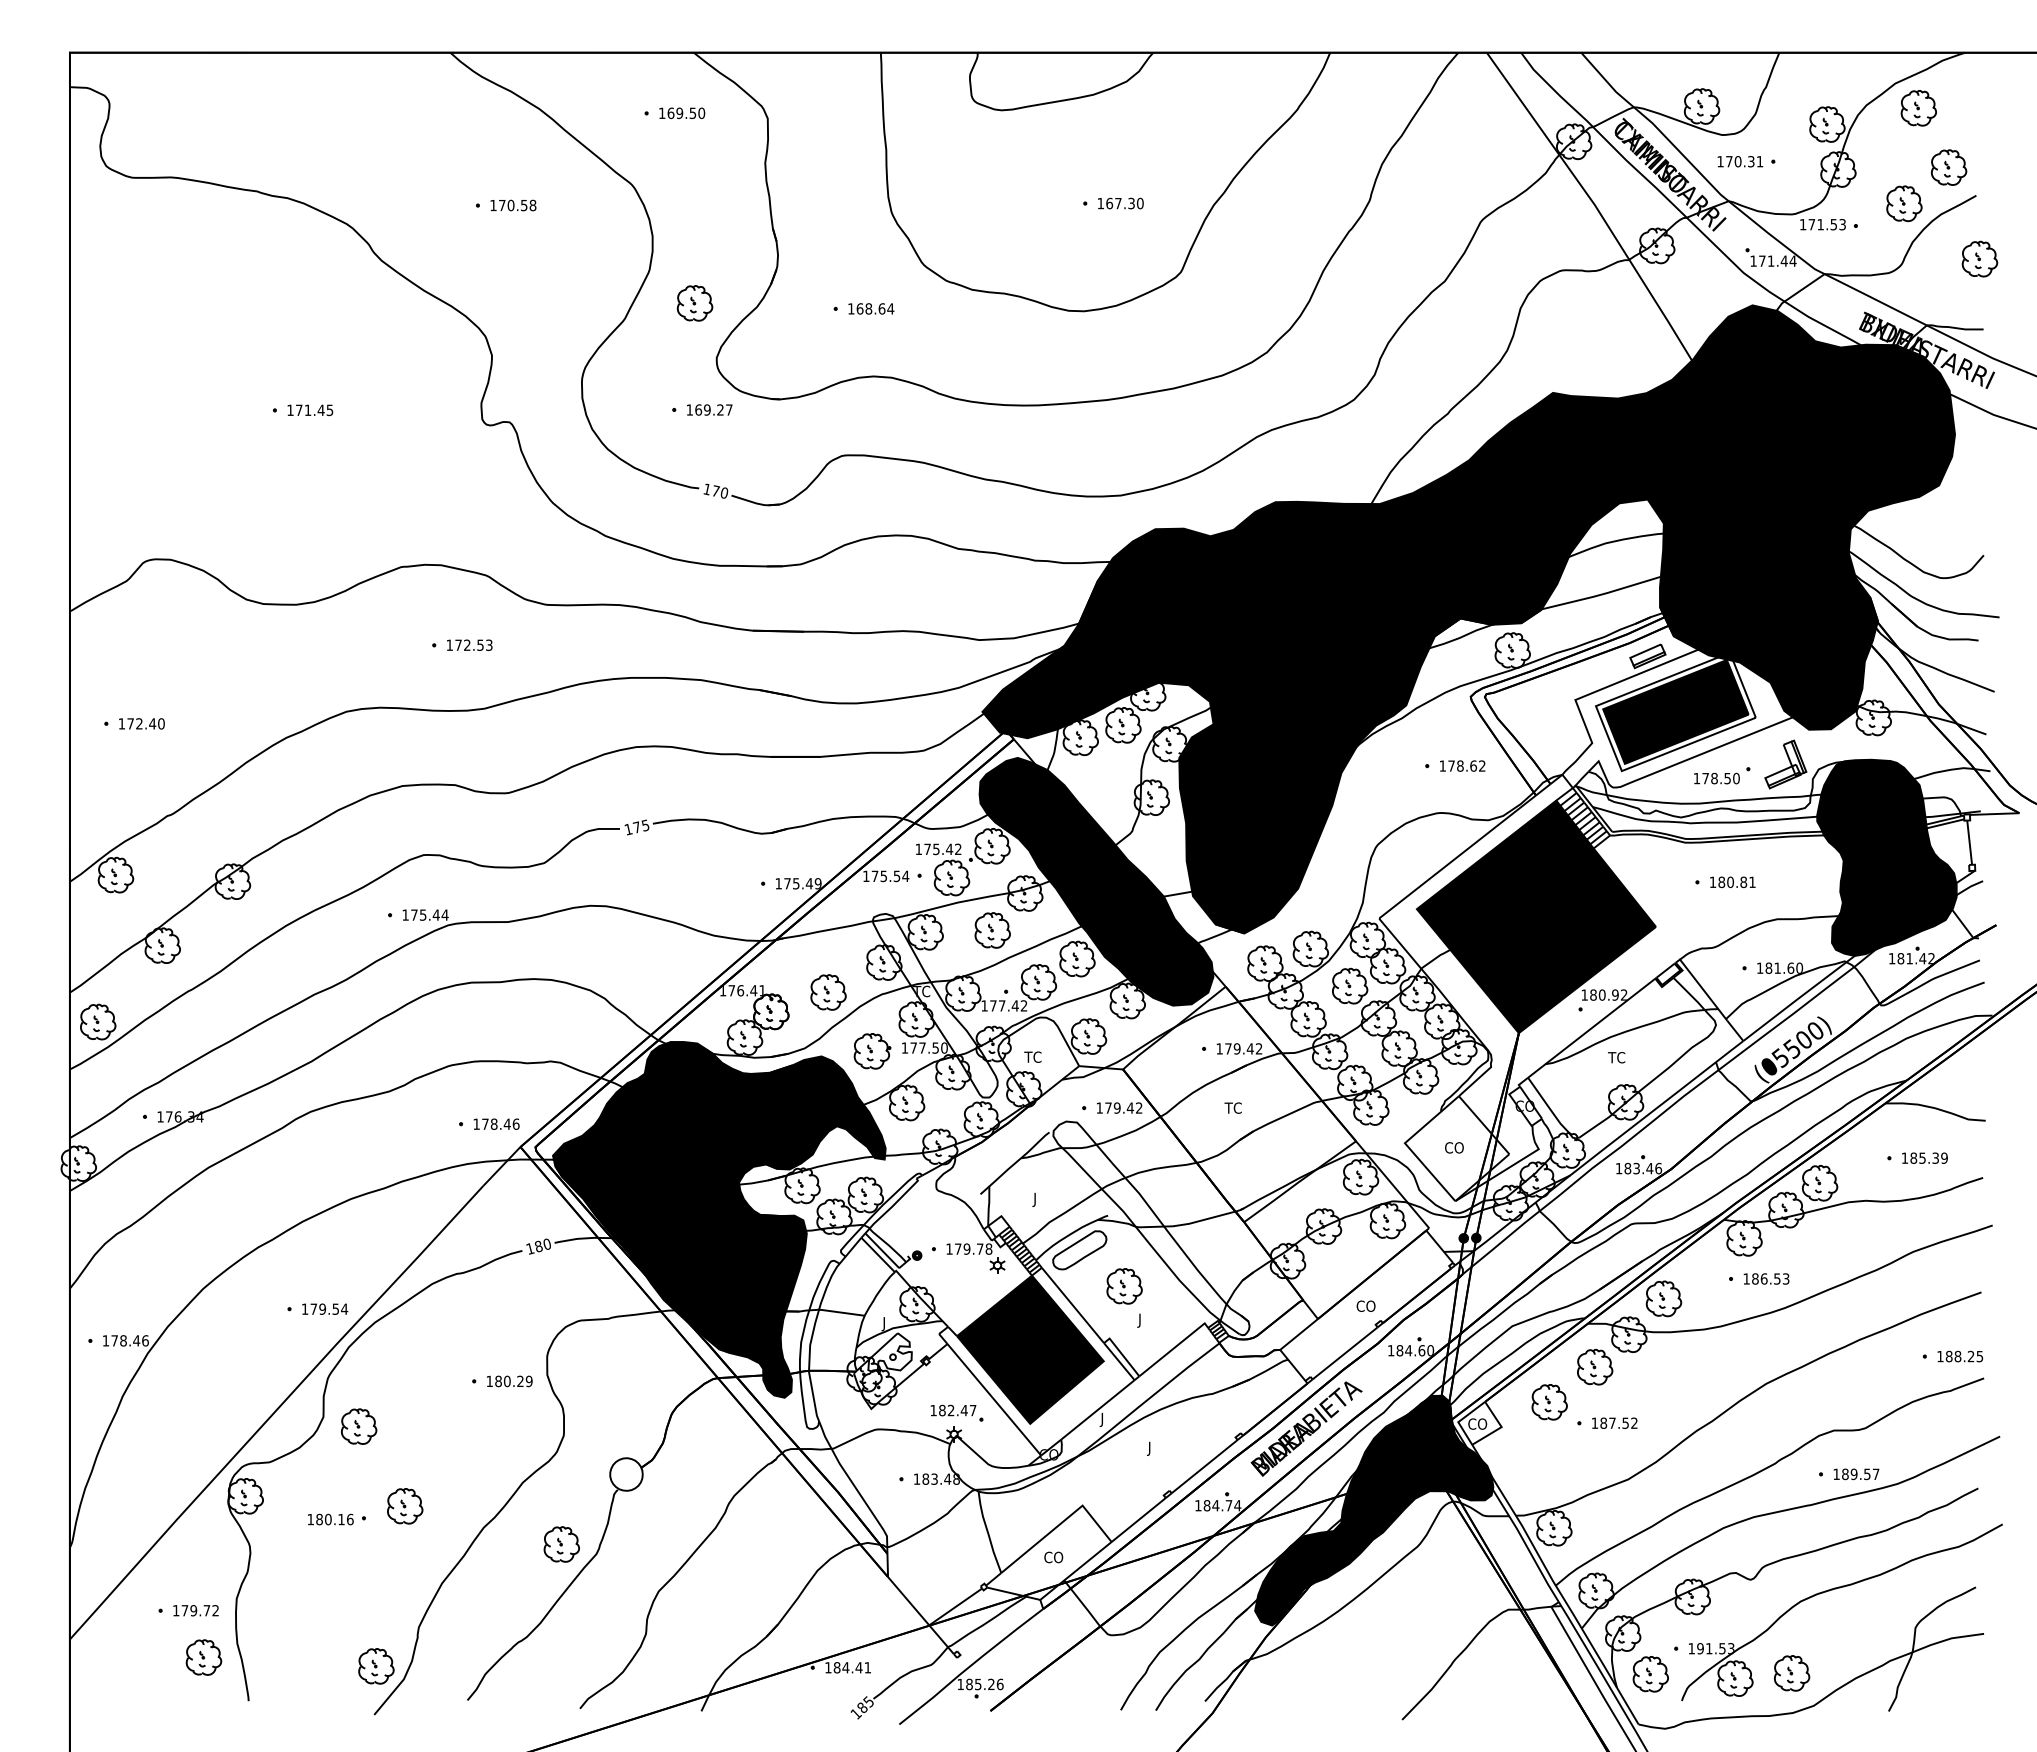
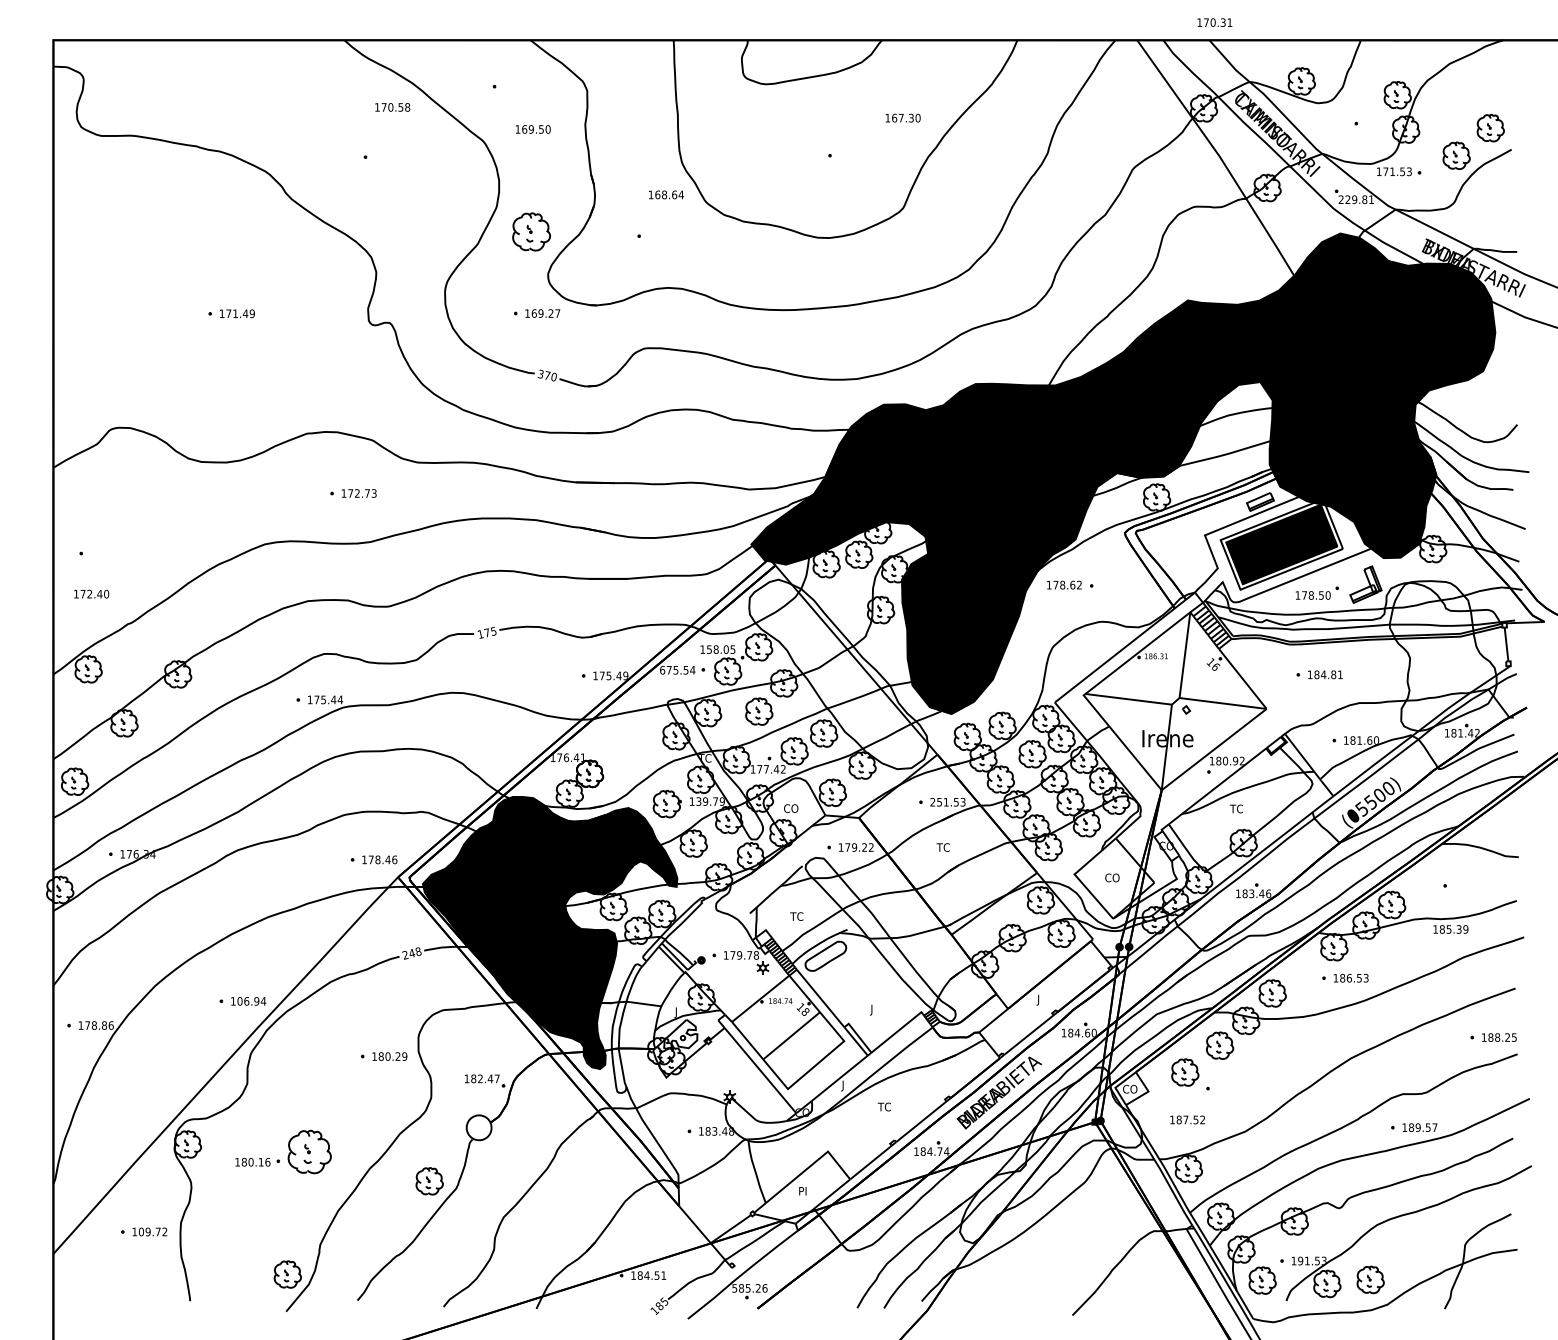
part: (1918, 108) -> (1467, 82), removed
text: (682, 113) -> (533, 129), moved
text: (1740, 161) -> (1214, 22), moved
text: (1120, 203) -> (902, 118), moved
text: (513, 205) -> (392, 107), moved
part: (1979, 258) -> (1514, 197), removed
text: (1773, 260) -> (1356, 199), 171.44 -> 229.81
part: (694, 303) -> (531, 232), size x1.4
text: (871, 308) -> (666, 194), moved
text: (329, 409) -> (251, 313), 171.45 -> 171.49
text: (706, 489) -> (540, 374), 170 -> 370
text: (480, 644) -> (367, 492), 172.53 -> 172.73
text: (141, 723) -> (91, 593), moved
text: (1462, 765) -> (1064, 584), moved
text: (942, 849) -> (720, 649), 175.42 -> 158.05
fill: (1886, 857) -> (1442, 655), removed
text: (866, 876) -> (662, 670), 175.54 -> 675.54
fill: (1096, 881) -> (838, 674), removed
text: (1730, 882) -> (1323, 674), 180.81 -> 184.81
fill: (1536, 916) -> (1175, 700), removed
part: (828, 992) -> (633, 759), removed
text: (928, 1047) -> (710, 801), 177.50 -> 139.79
text: (1239, 1048) -> (948, 801), 179.42 -> 251.53
text: (1033, 1056) -> (790, 808), TC -> CO
text: (1130, 1107) -> (864, 847), 179.42 -> 179.22
text: (1924, 1157) -> (1450, 928), moved
text: (1041, 1199) -> (796, 917), J -> TC
text: (538, 1246) -> (411, 953), 180 -> 248
part: (1124, 1286) -> (860, 983), removed
text: (1365, 1307) -> (1044, 1000), CO -> J
text: (324, 1308) -> (248, 1000), 179.54 -> 106.94
text: (136, 1340) -> (104, 1025), 178.46 -> 178.86
fill: (1030, 1349) -> (788, 1032), removed
part: (956, 1412) -> (484, 1080), moved
text: (1614, 1422) -> (1187, 1119), moved
part: (359, 1426) -> (274, 1091), removed
text: (1155, 1448) -> (883, 1107), J -> TC
part: (405, 1506) -> (310, 1152), size x1.6
fill: (1374, 1510) -> (1051, 1155), removed
text: (1053, 1557) -> (805, 1191), CO -> PI
text: (184, 1610) -> (141, 1231), 179.72 -> 109.72
part: (203, 1657) -> (155, 1267), removed
text: (858, 1667) -> (656, 1275), 184.41 -> 184.51
text: (960, 1684) -> (734, 1288), 185.26 -> 585.26

